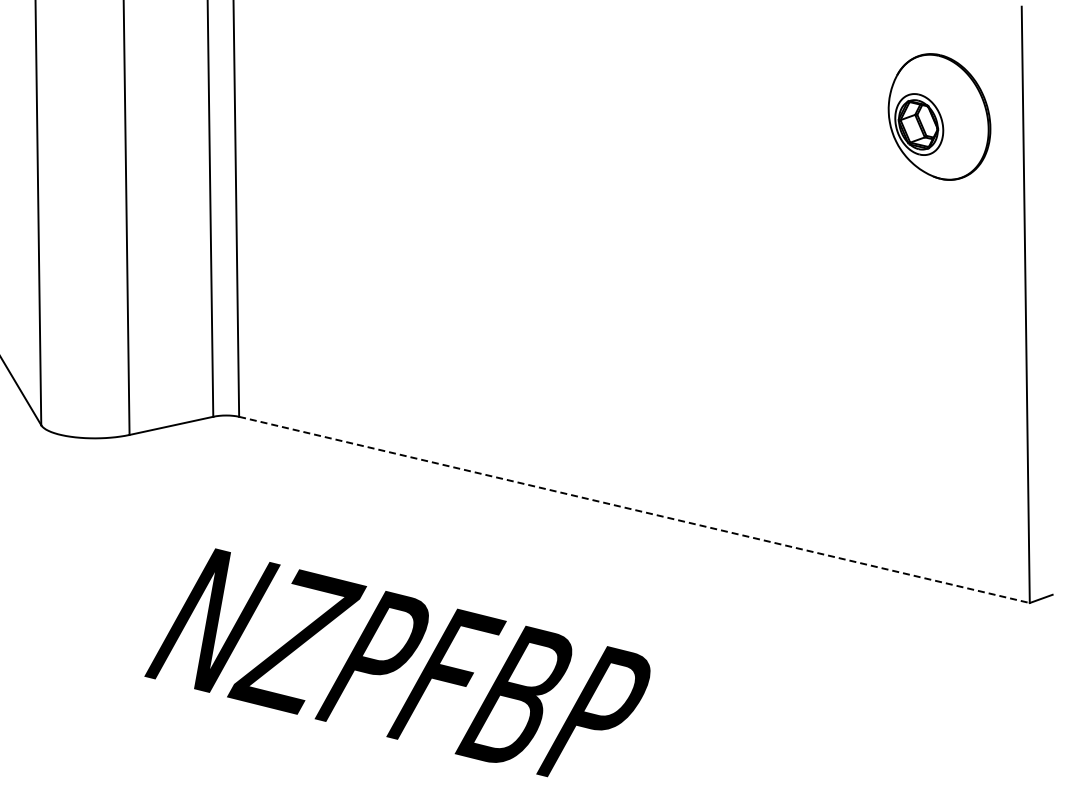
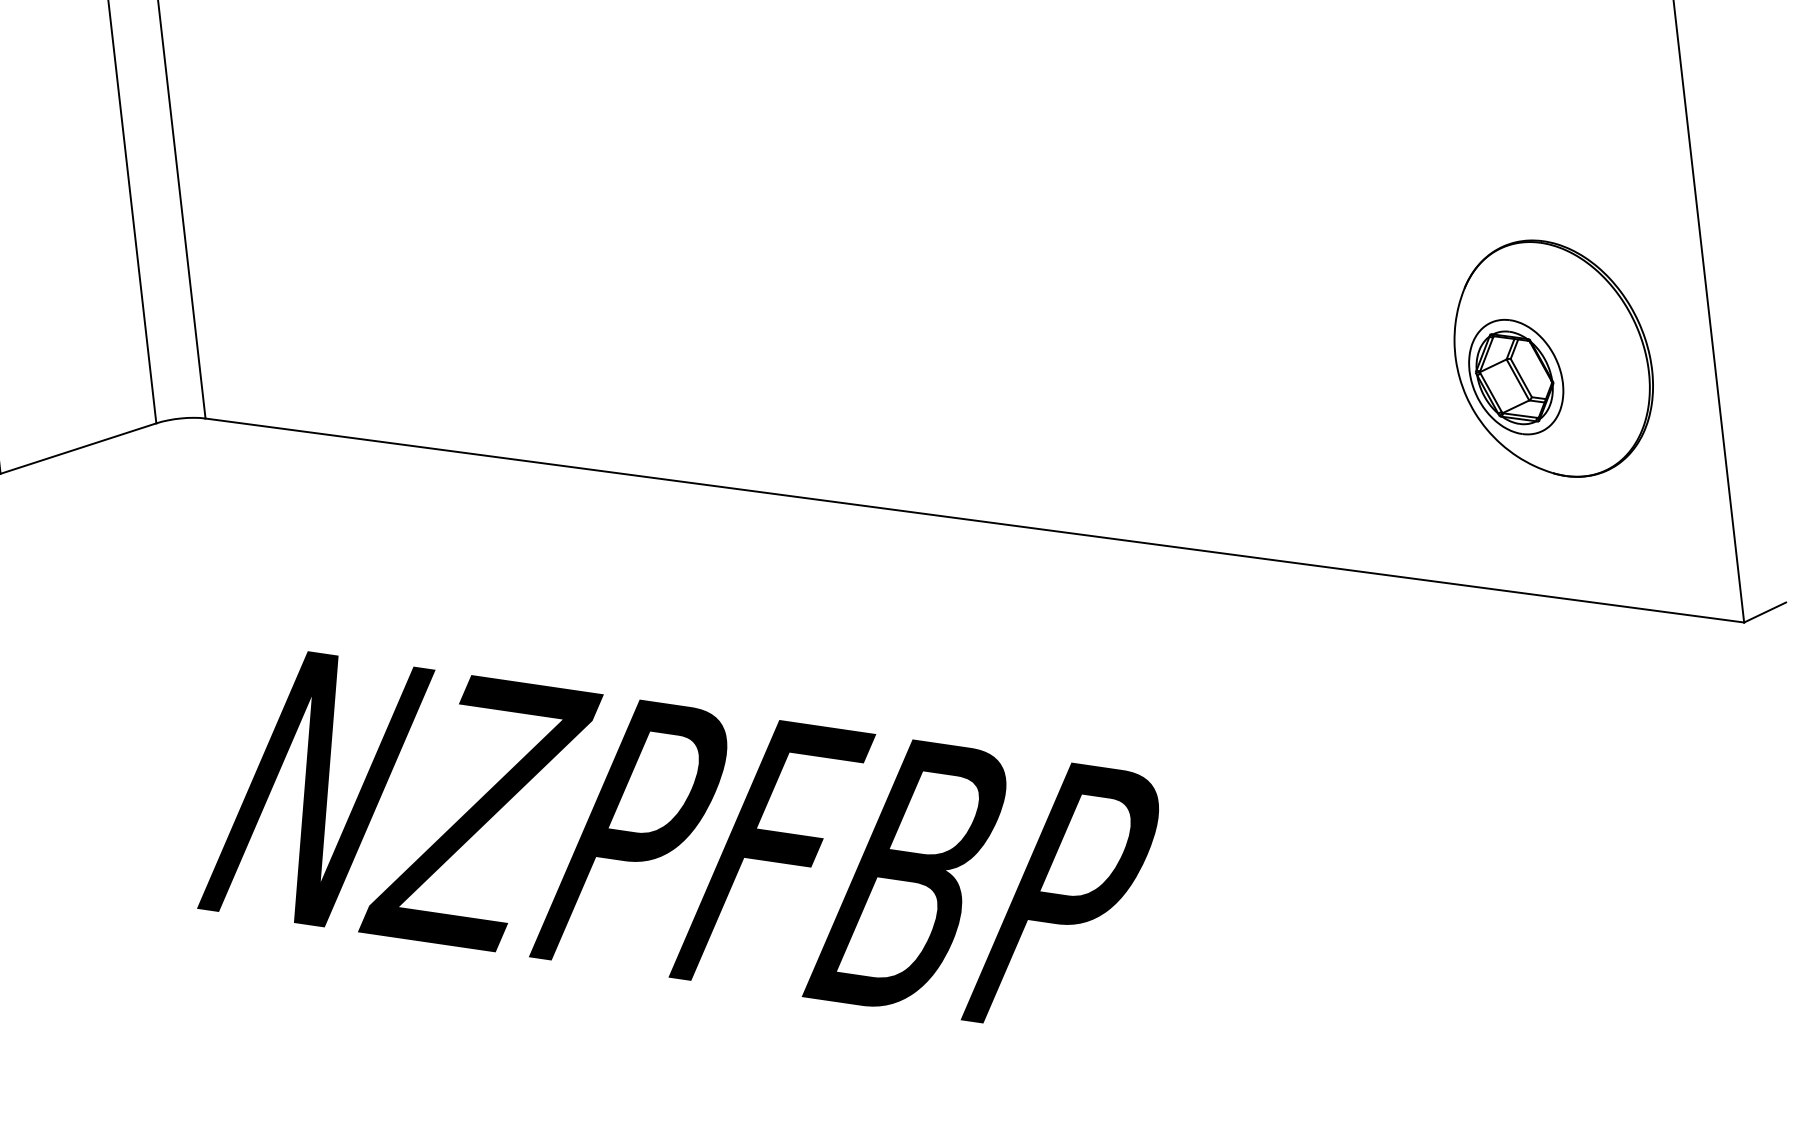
part: (943, 455) -> (1552, 358), added
line: (634, 510) -> (975, 521), dashed -> solid
text: (397, 662) -> (675, 833), moved

